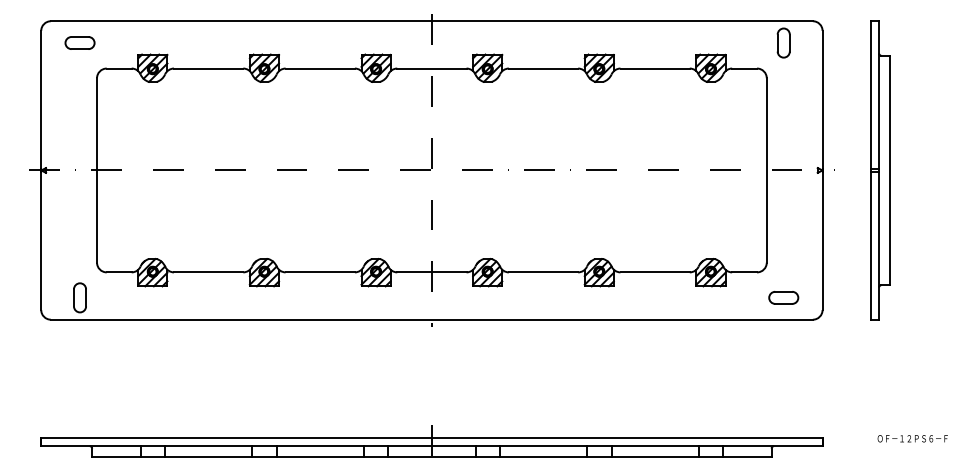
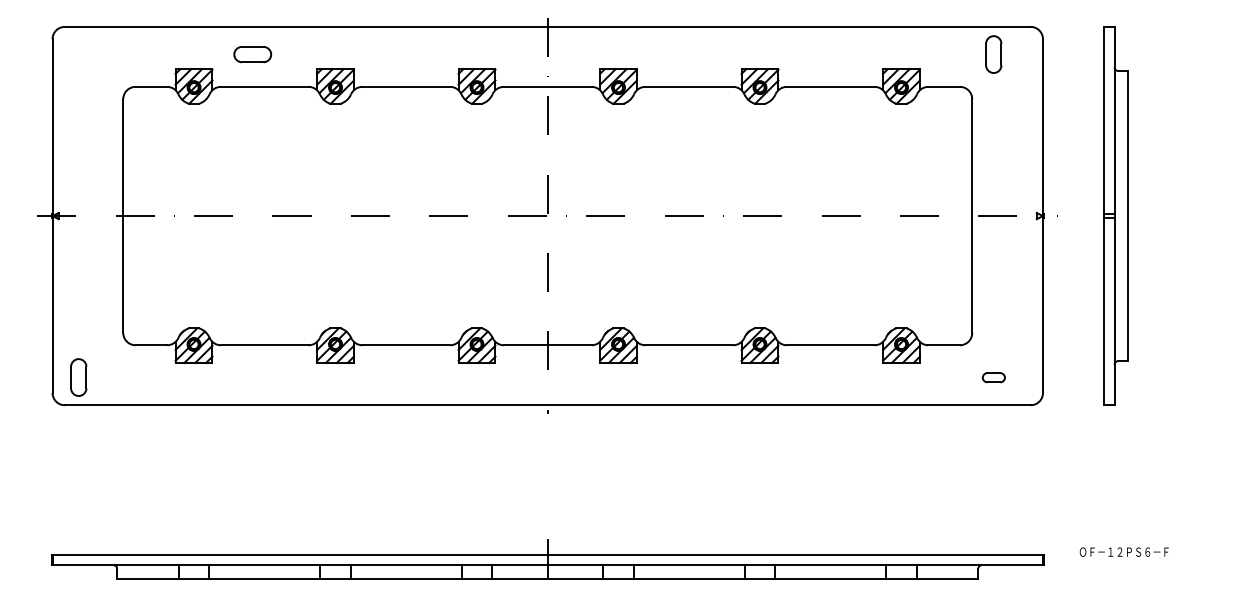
part: (79, 43) -> (252, 54), moved
part: (79, 297) -> (78, 377), moved
part: (783, 297) -> (993, 377), size x0.6
text: (912, 438) -> (1123, 551), moved

